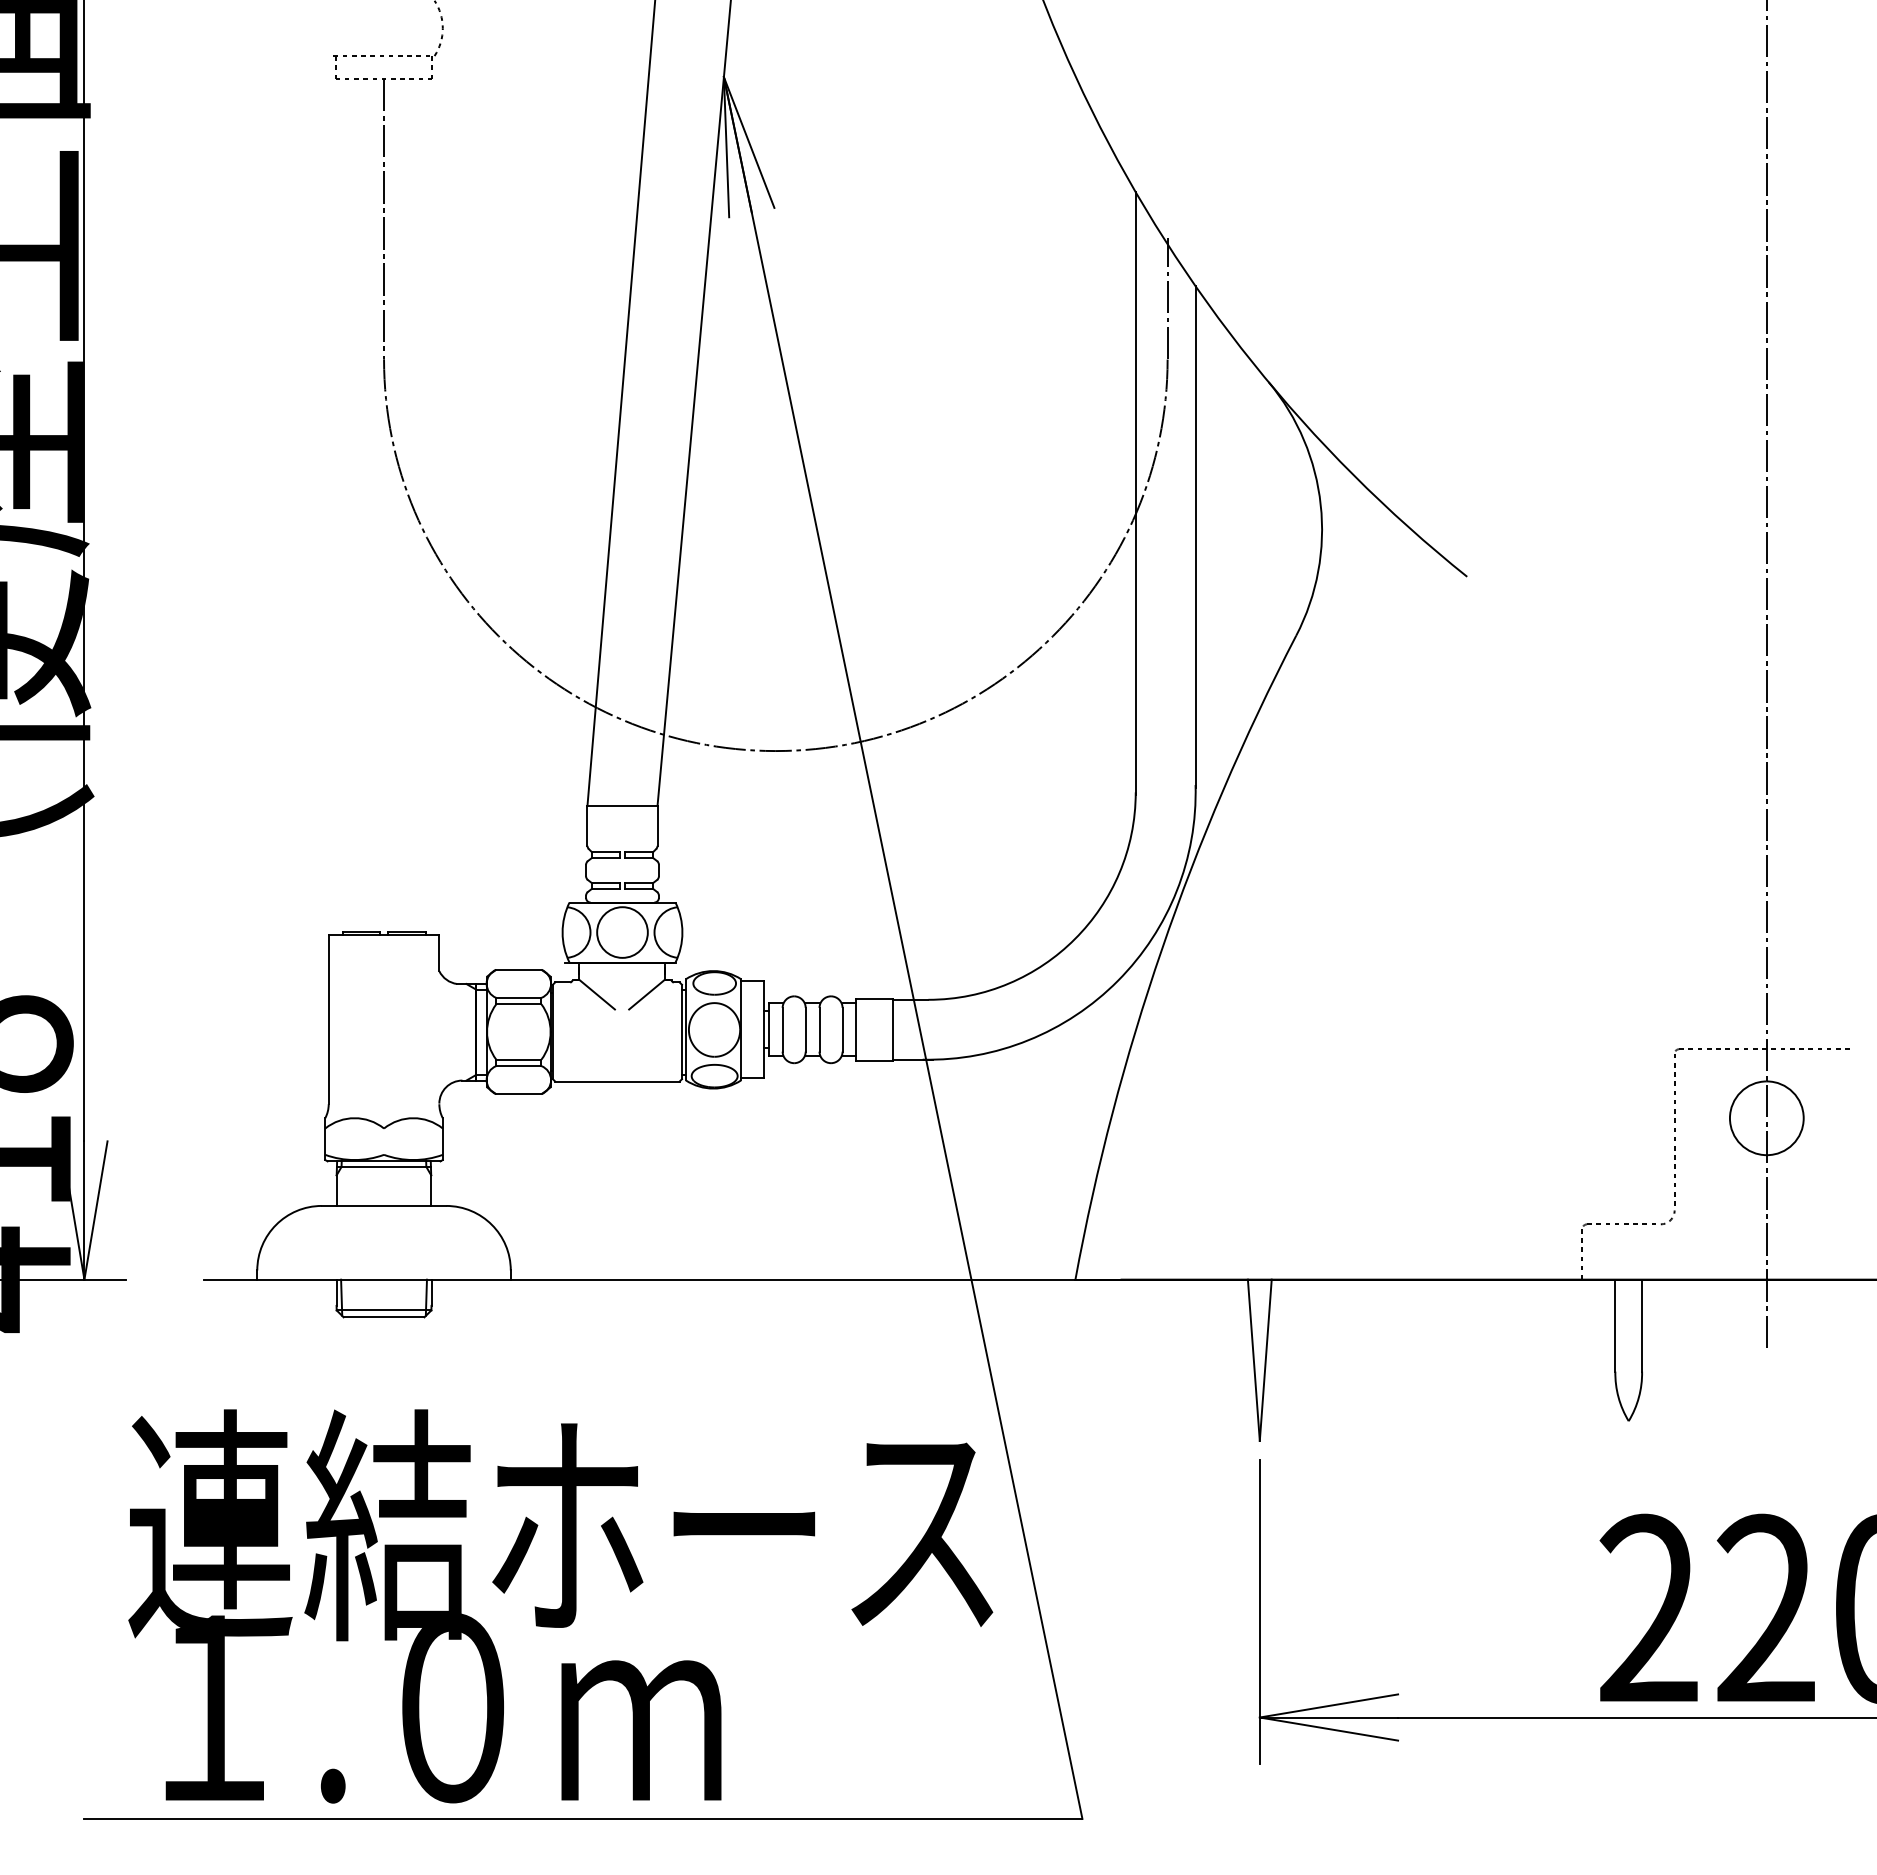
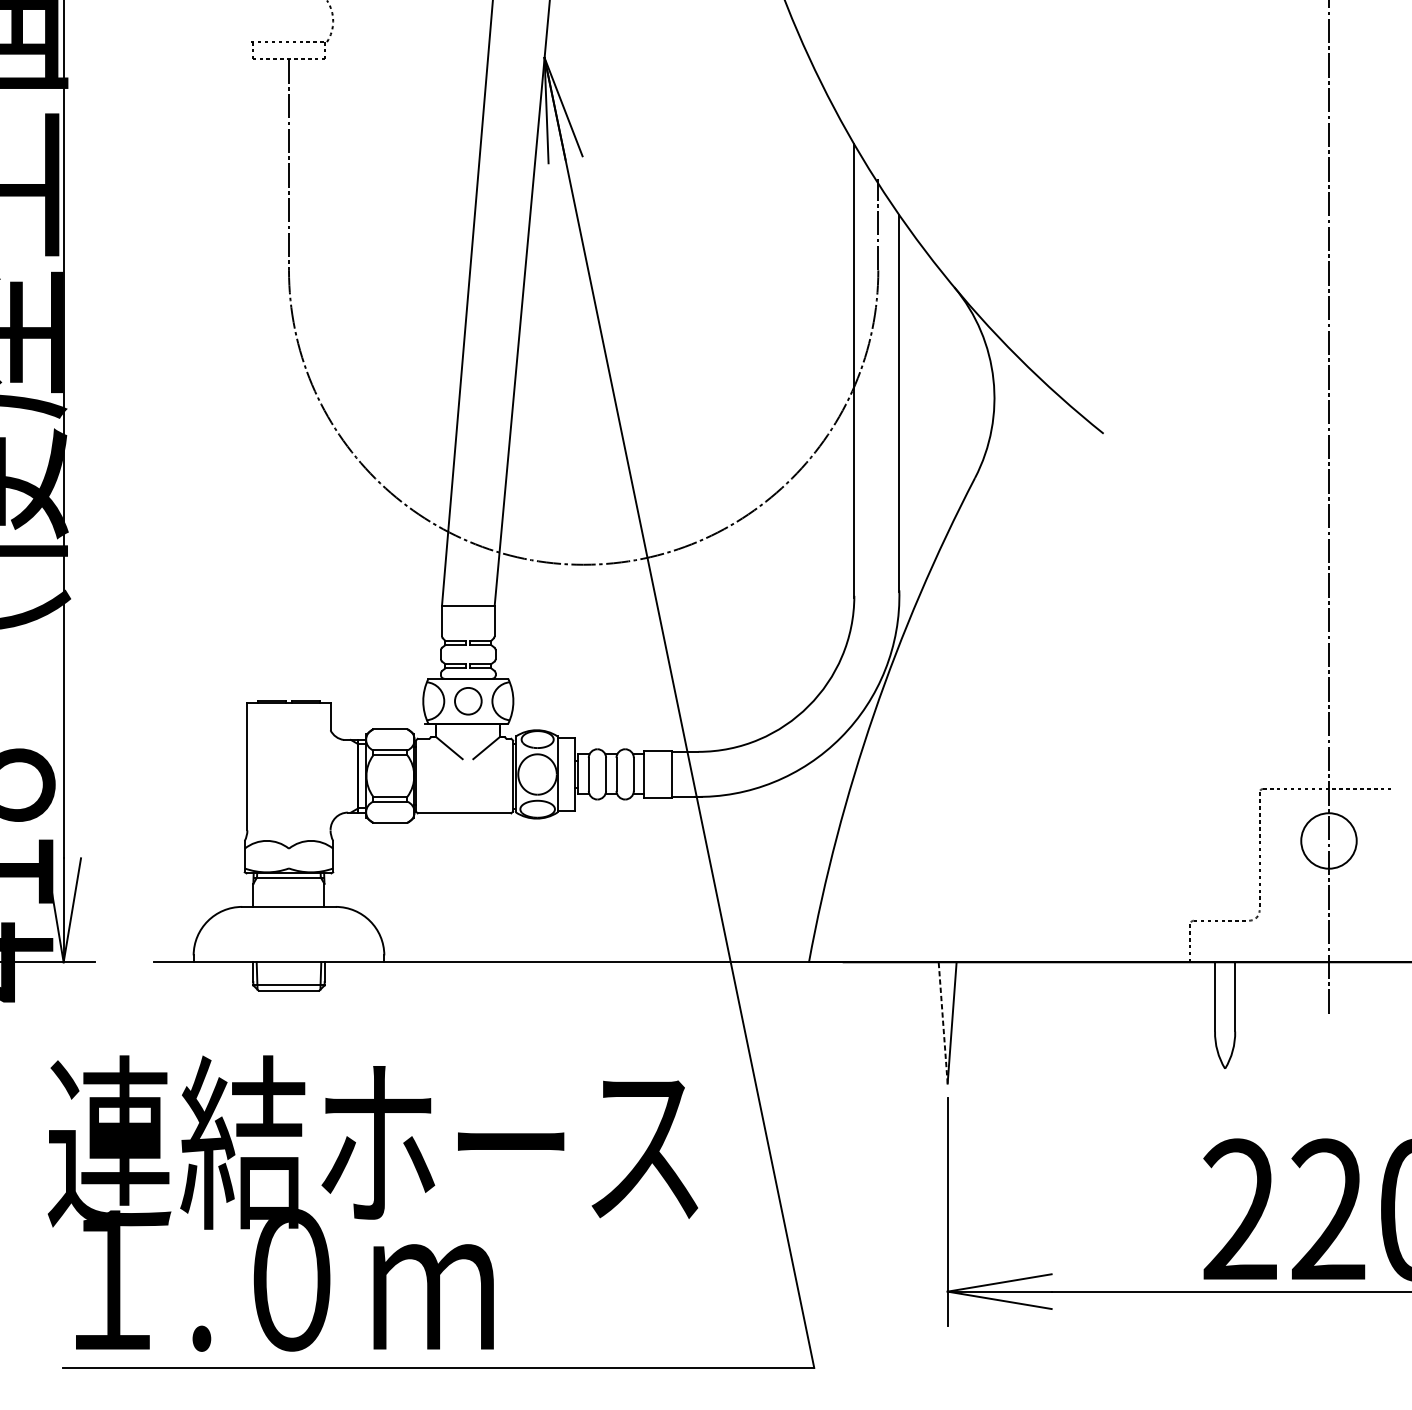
circle: (622, 932) -> (468, 701), size x0.7
line: (1253, 1360) -> (942, 1023), solid -> dashed
text: (560, 1606) -> (372, 1203), moved

